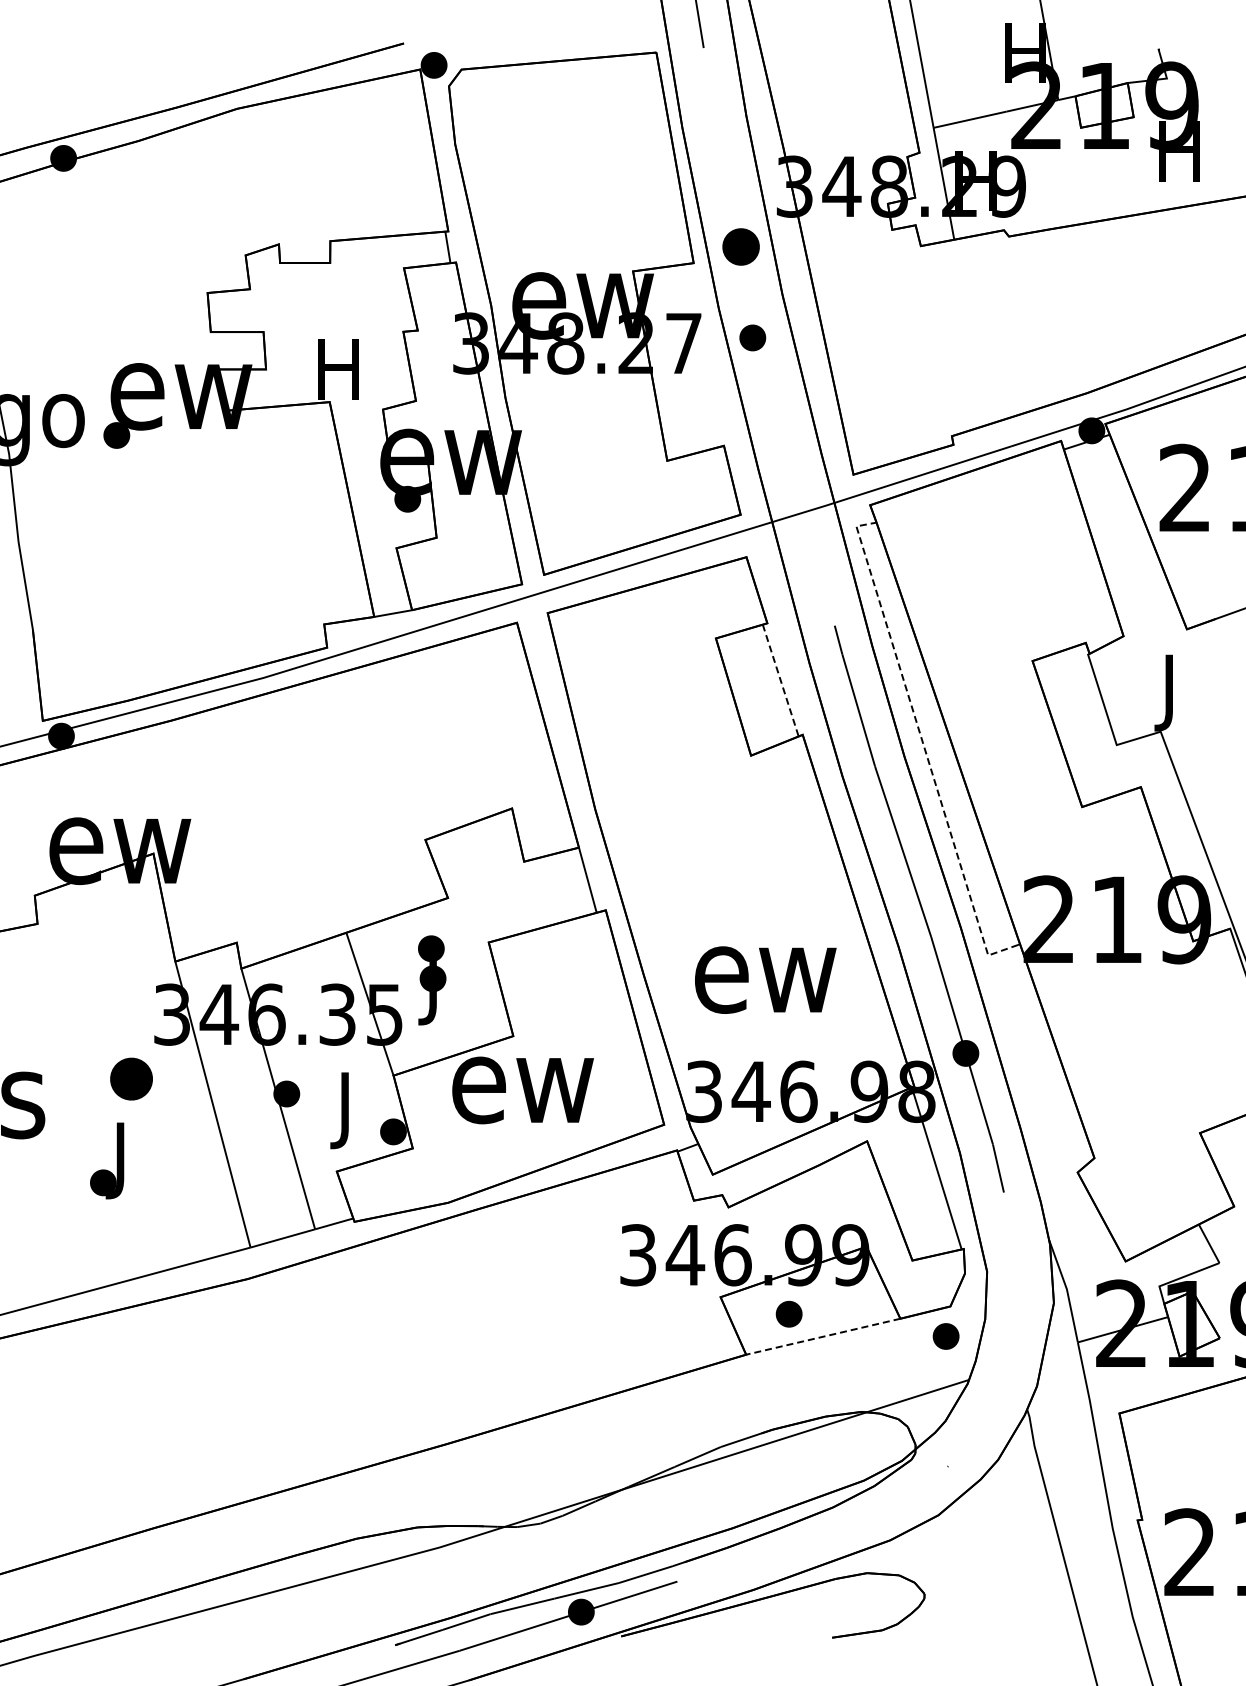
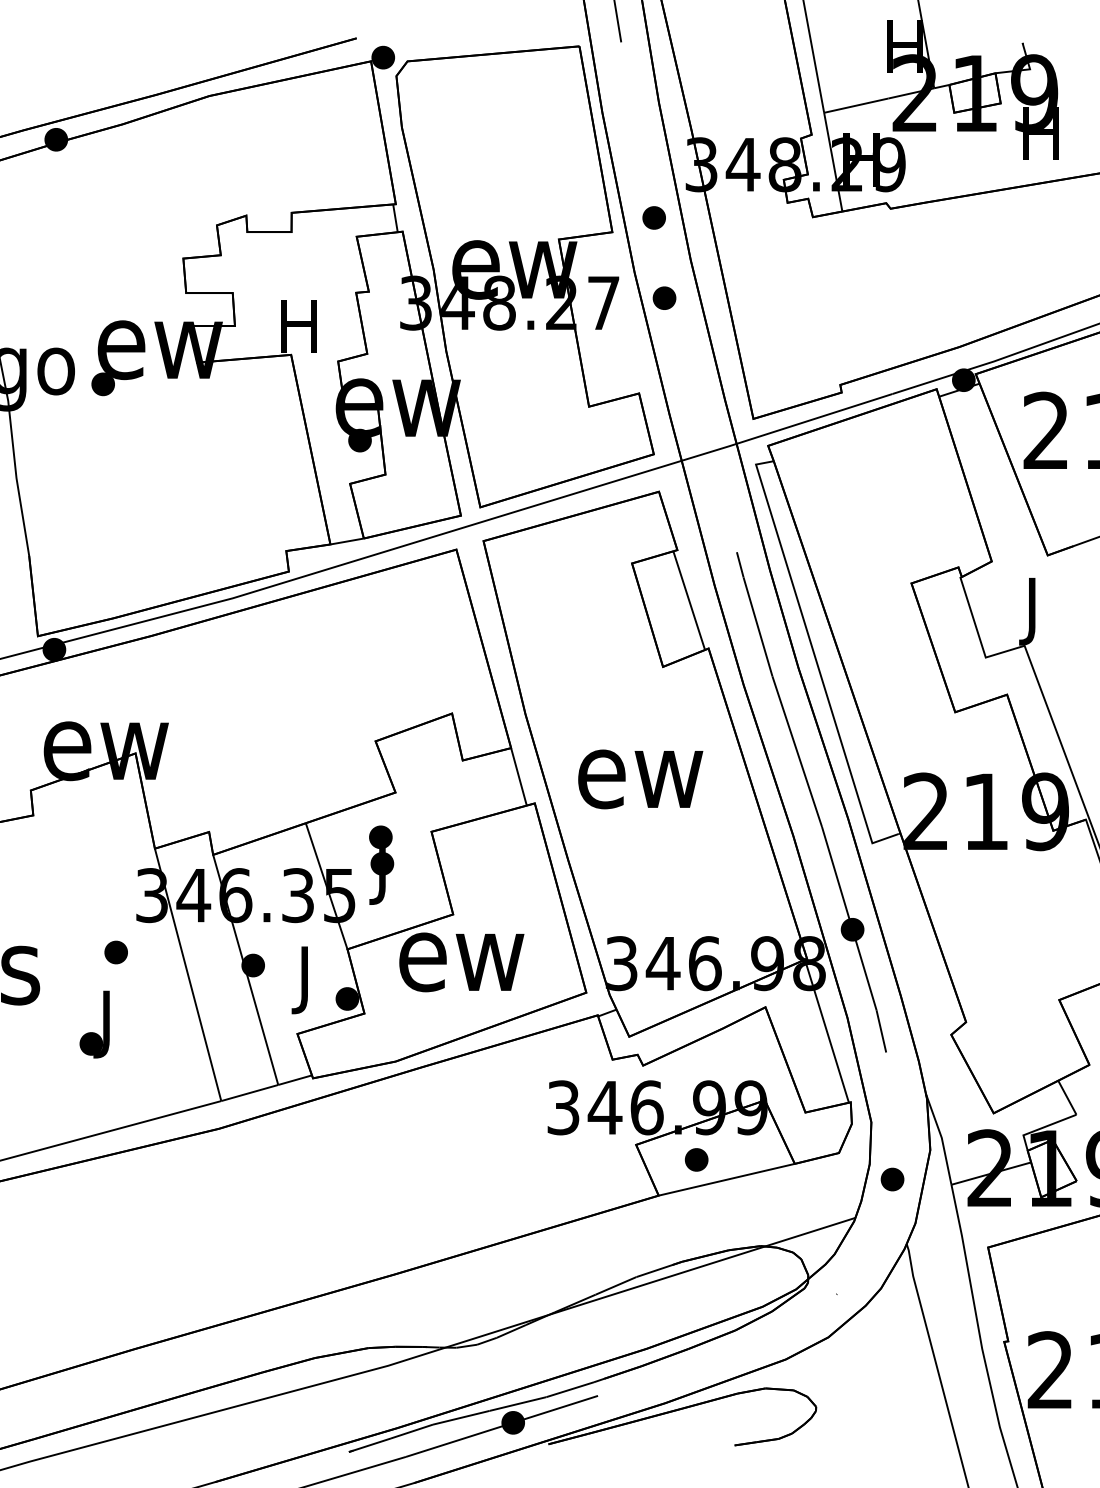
part: (740, 246) -> (653, 217), size x0.71
line: (780, 680) -> (689, 600), dashed -> solid
line: (923, 746) -> (815, 658), dashed -> solid
text: (765, 979) -> (640, 778), moved
part: (131, 1079) -> (116, 952), size x0.62
line: (822, 1336) -> (726, 1179), dashed -> solid
part: (945, 1336) -> (892, 1179), moved

